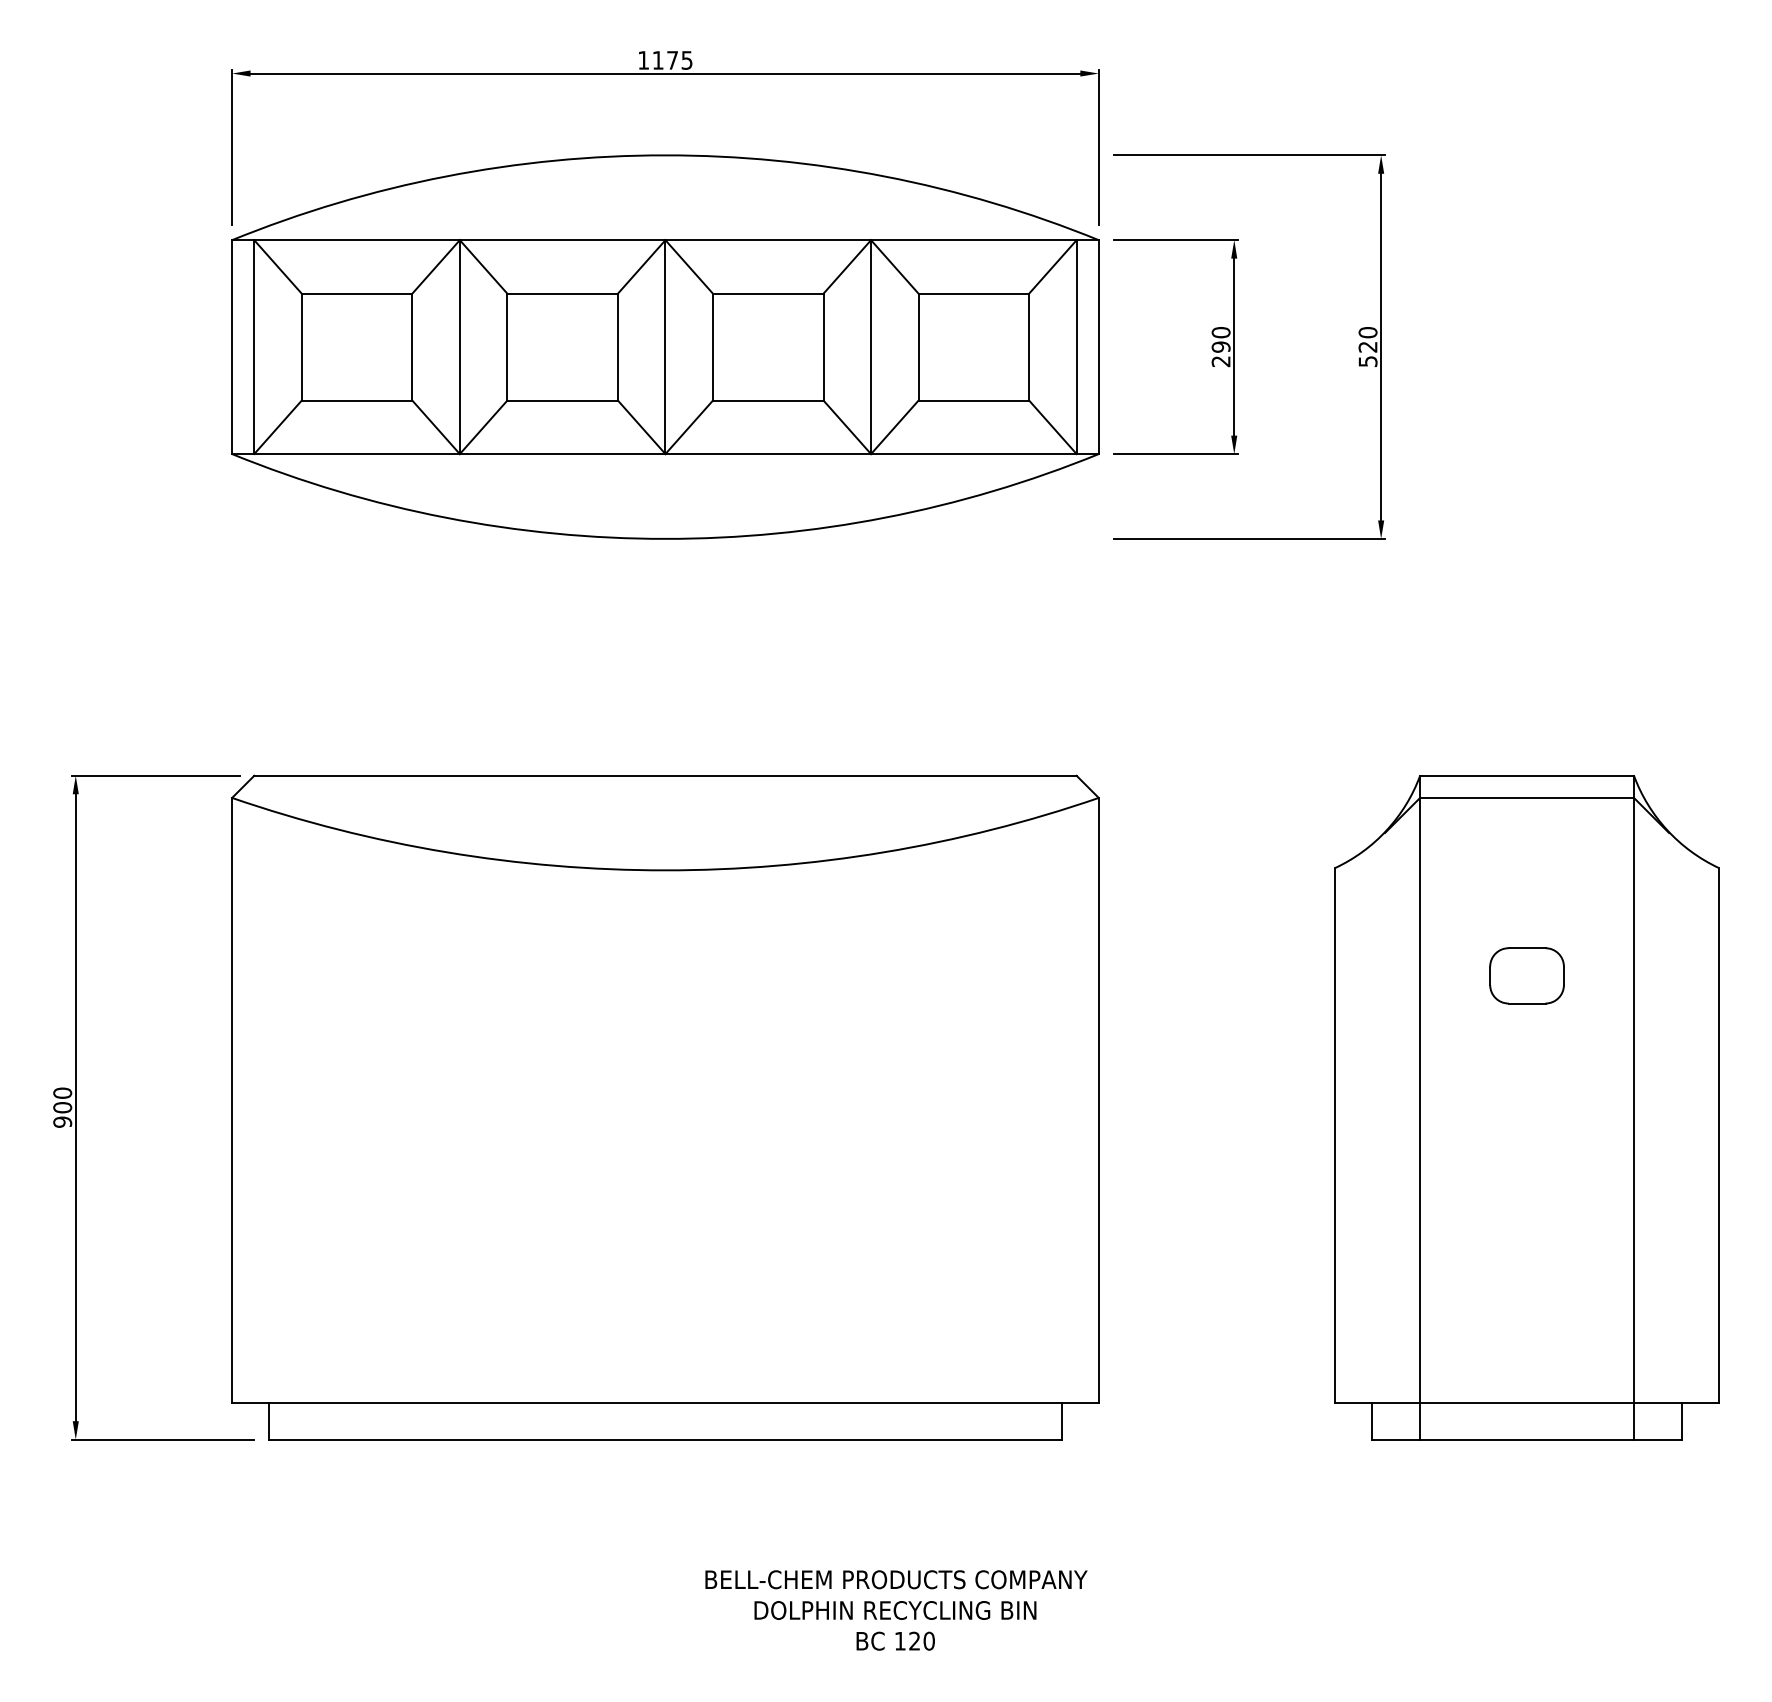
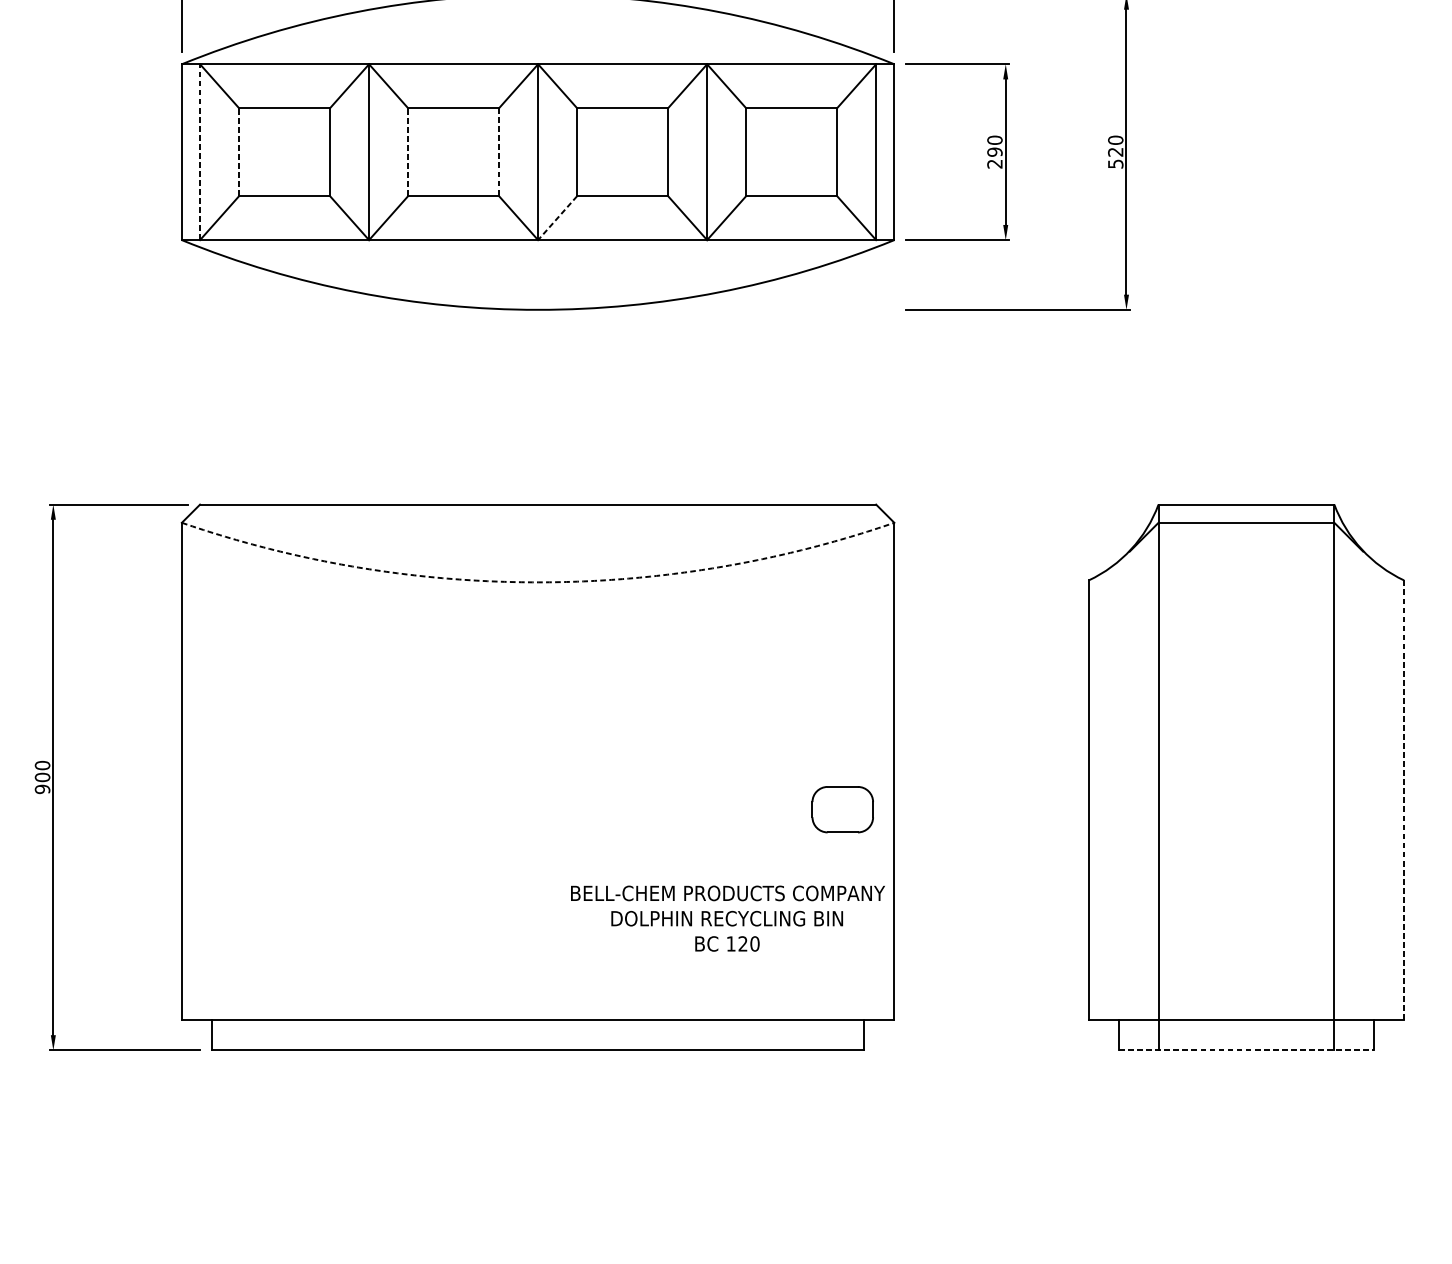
line: (301, 346) -> (238, 151), solid -> dashed
line: (507, 346) -> (408, 151), solid -> dashed
line: (254, 347) -> (200, 152), solid -> dashed
line: (617, 347) -> (498, 152), solid -> dashed
line: (689, 427) -> (557, 218), solid -> dashed
arc: (665, 870) -> (538, 582), solid -> dashed
part: (1526, 975) -> (842, 809), moved
line: (1718, 1135) -> (1403, 800), solid -> dashed
line: (1527, 1439) -> (1246, 1050), solid -> dashed
text: (896, 1610) -> (728, 918), moved

